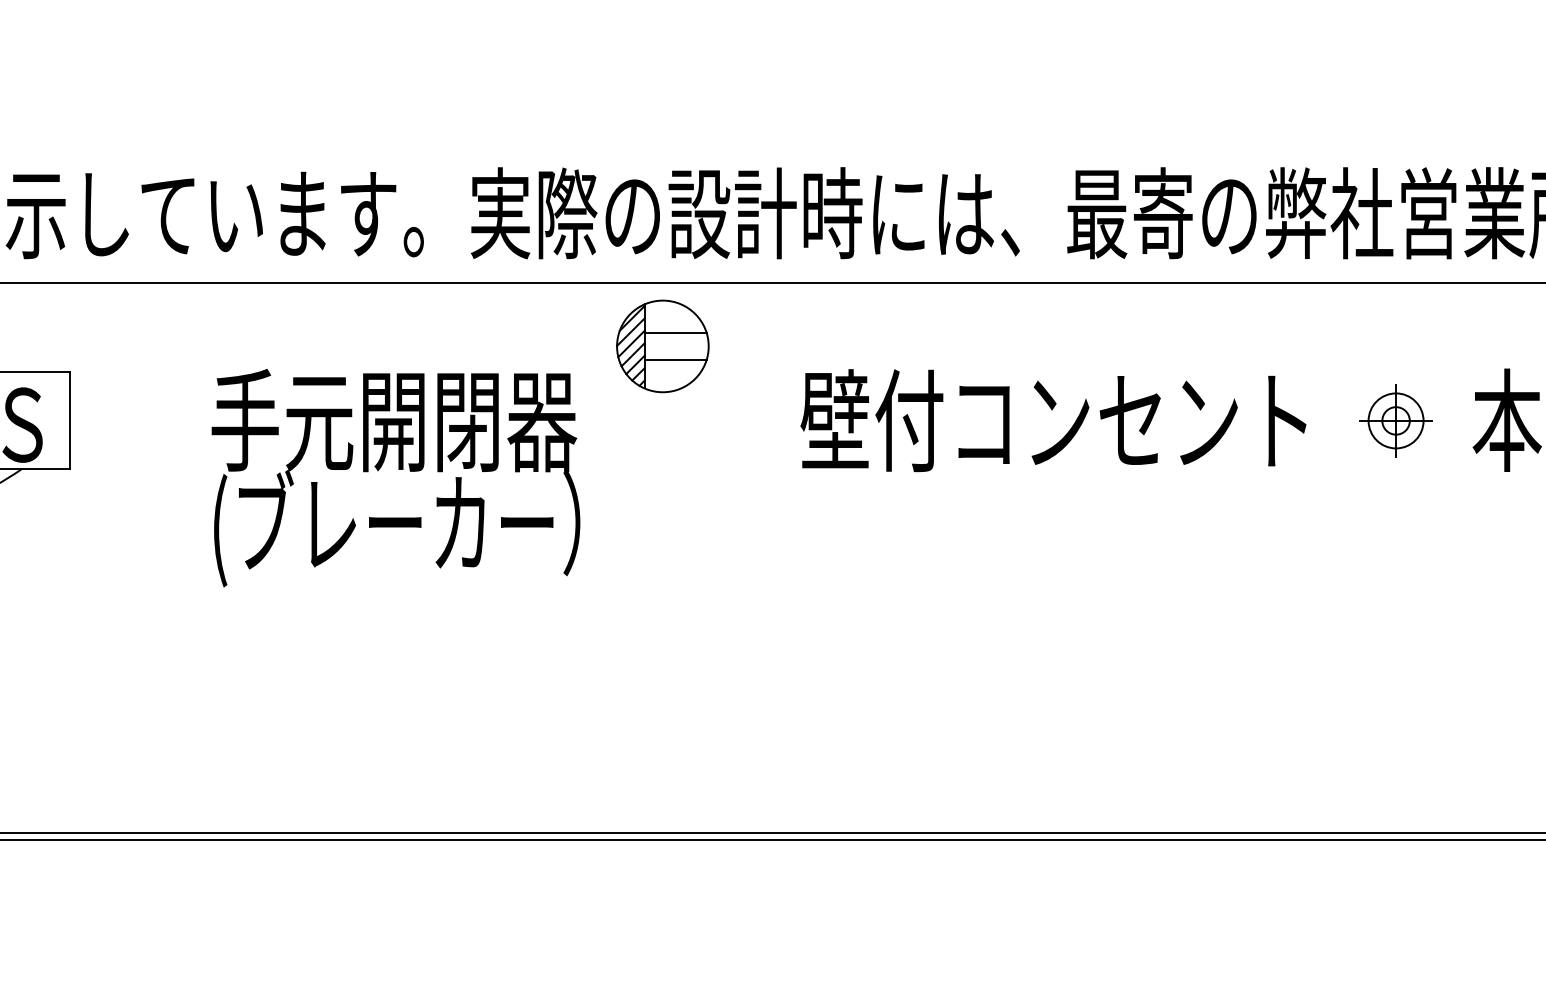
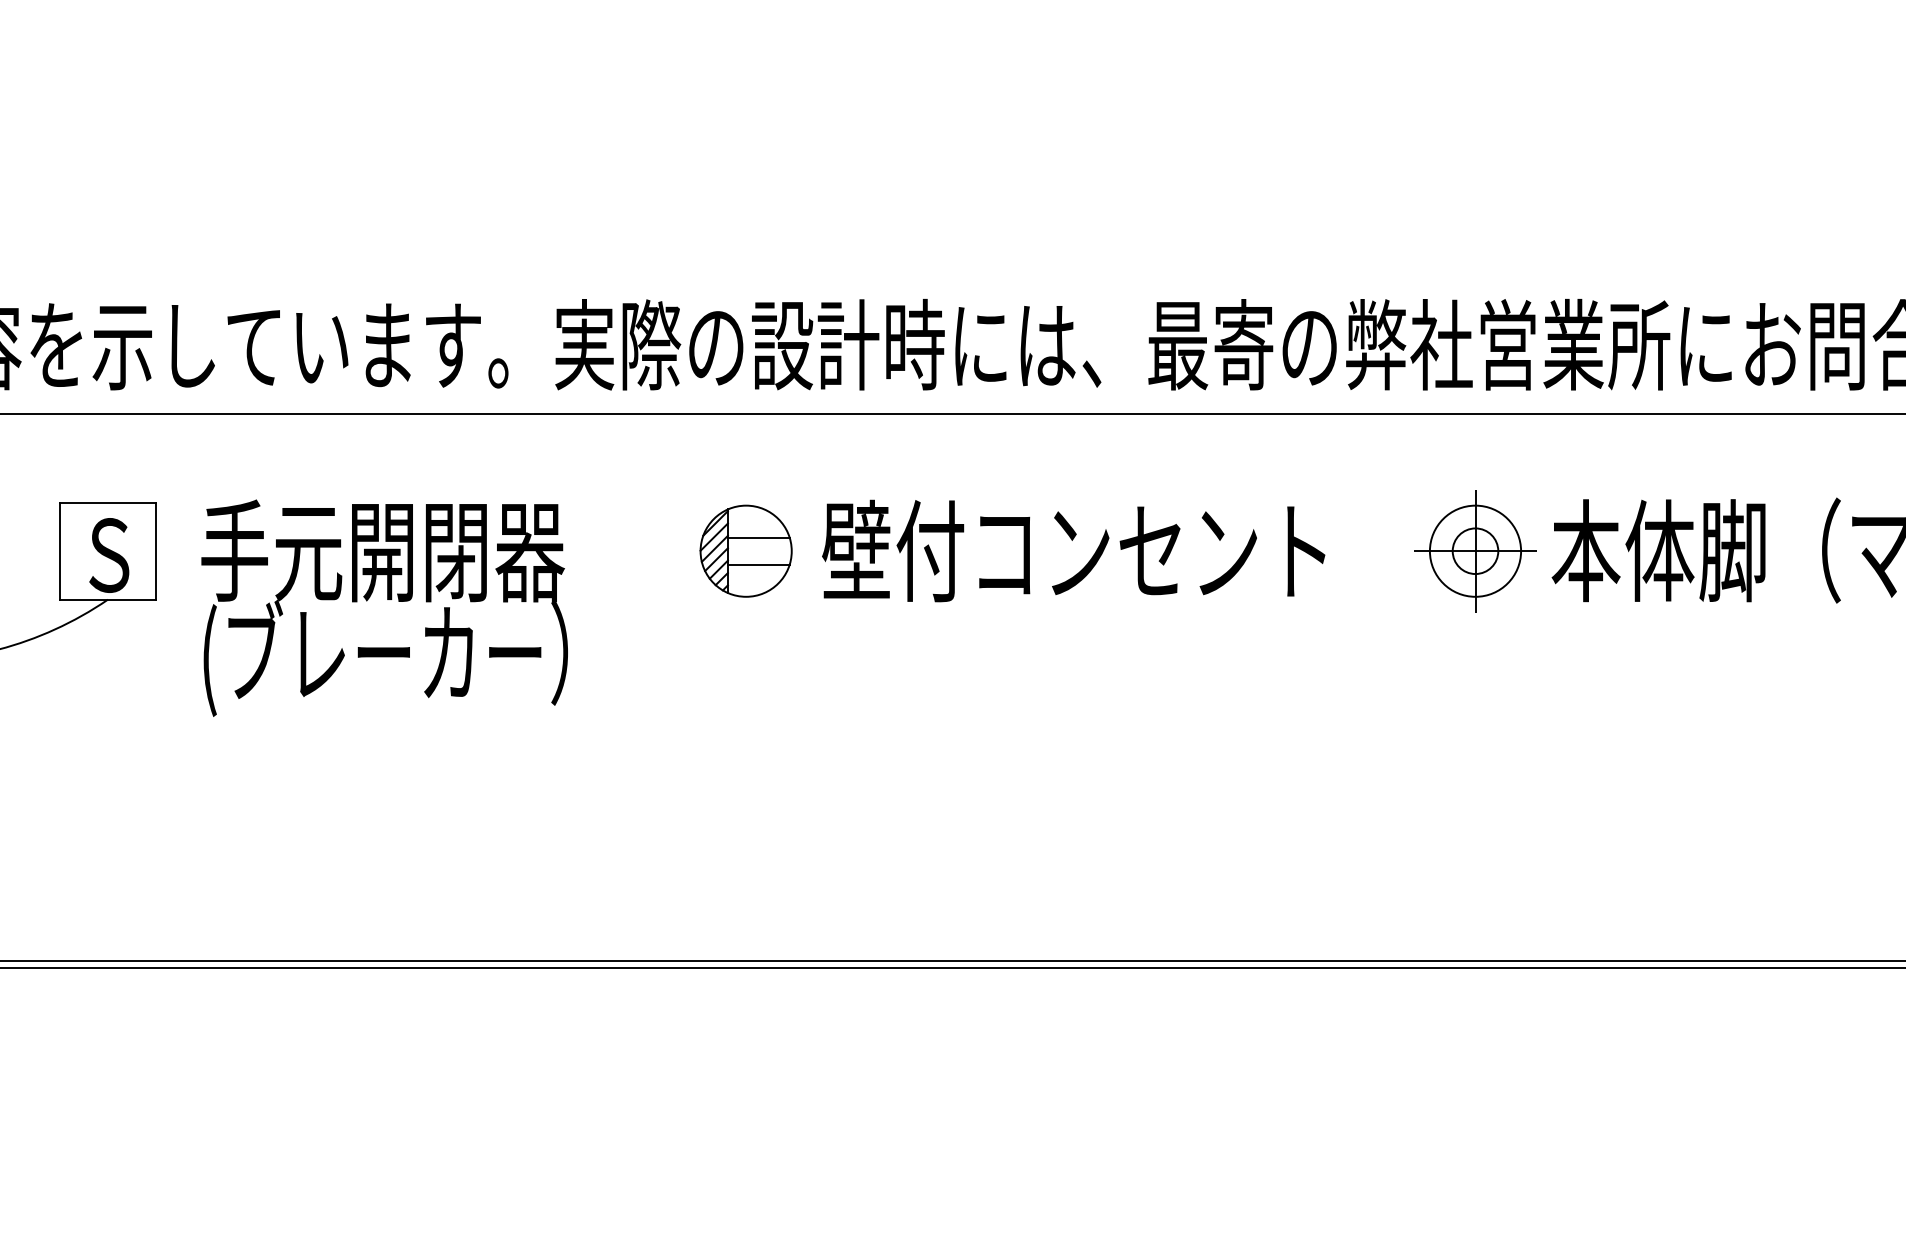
part: (662, 345) -> (745, 550), moved
text: (1053, 420) -> (1073, 550), moved
part: (1396, 421) -> (1475, 551), size x1.67
text: (395, 477) -> (384, 607), moved

